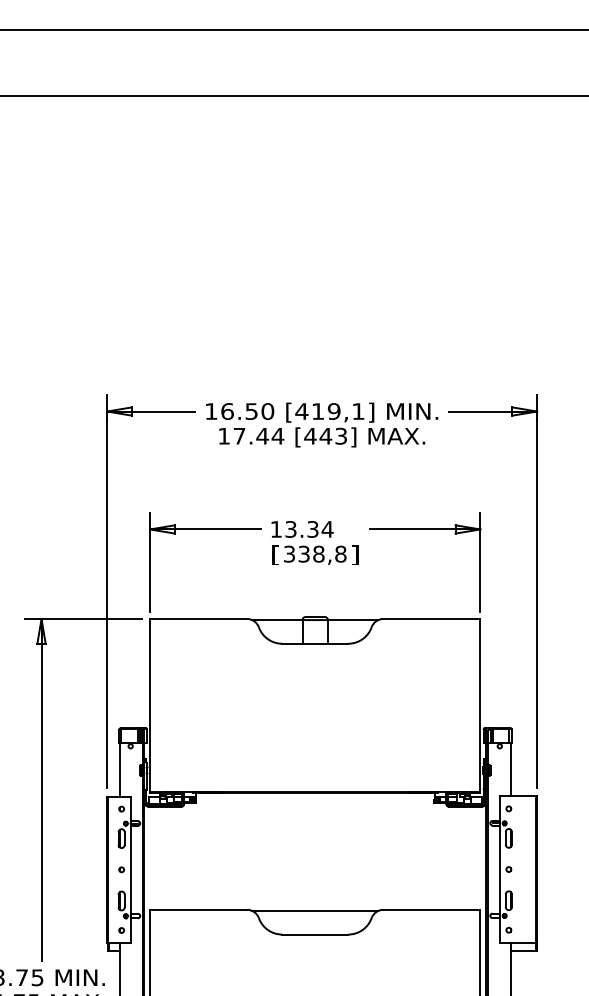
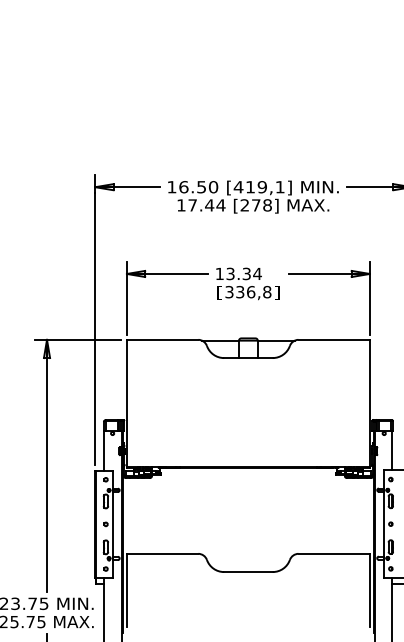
text: (325, 435) -> (255, 204), [443] -> [278]
text: (318, 553) -> (250, 291), 338,8 -> 336,8
line: (315, 910) -> (248, 554), removed

